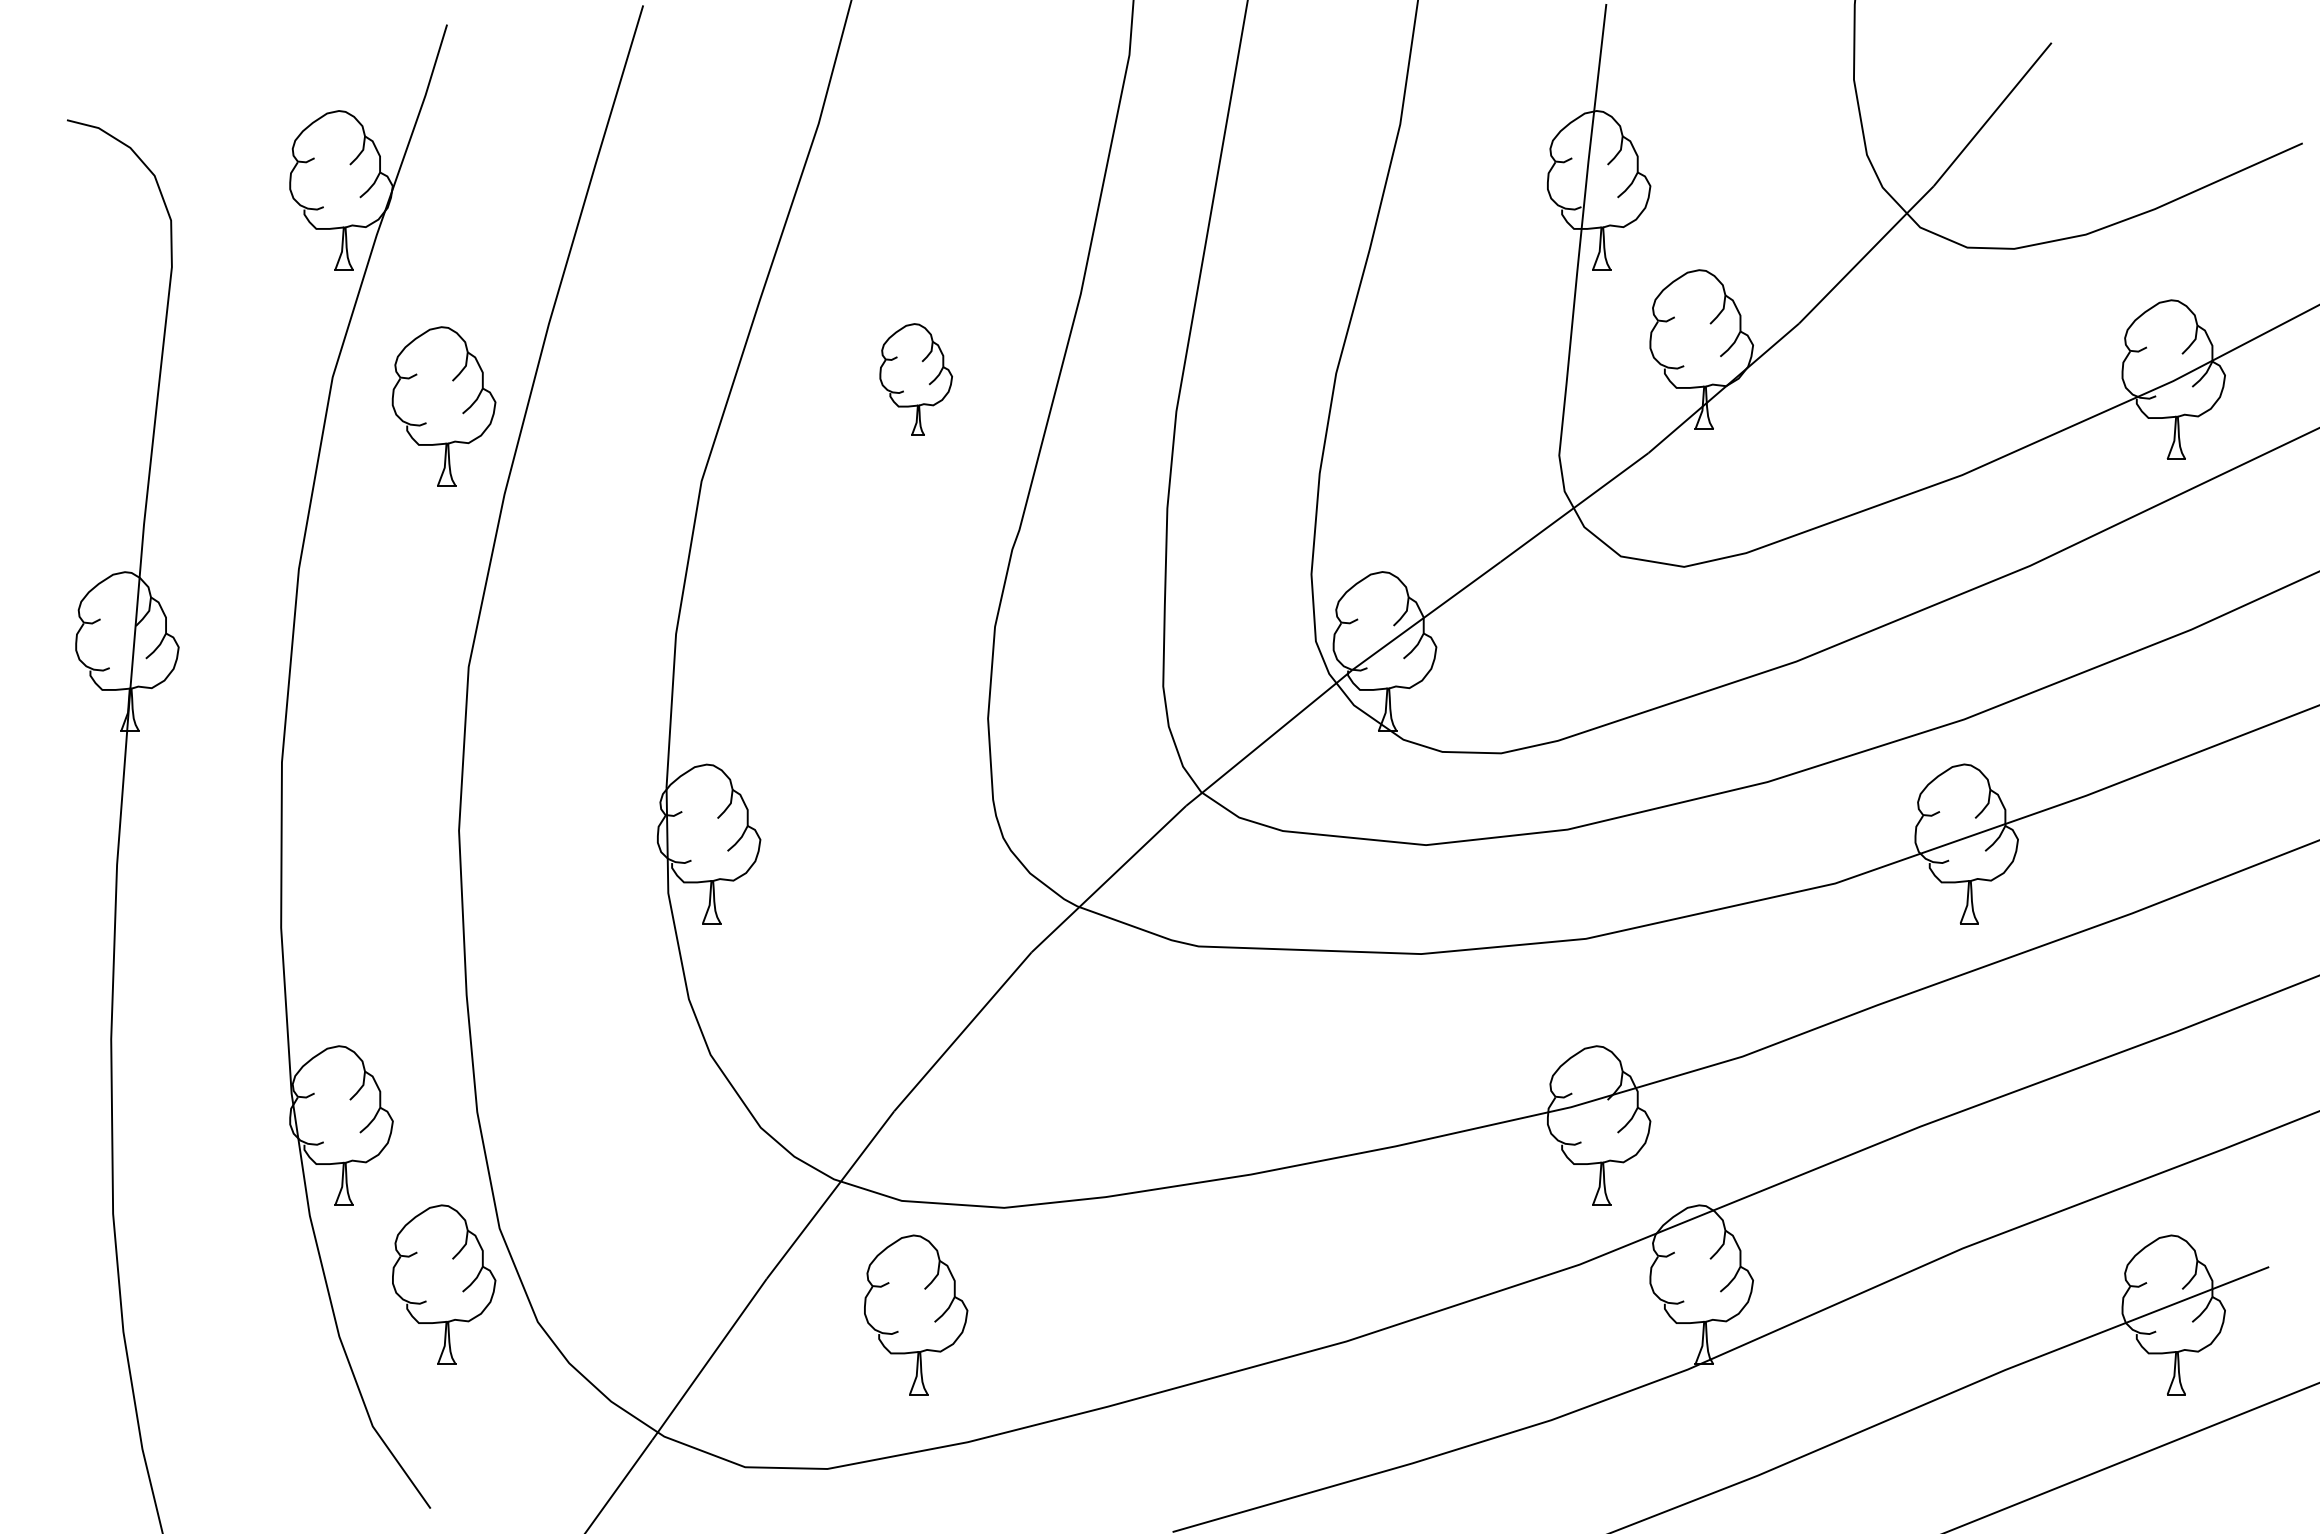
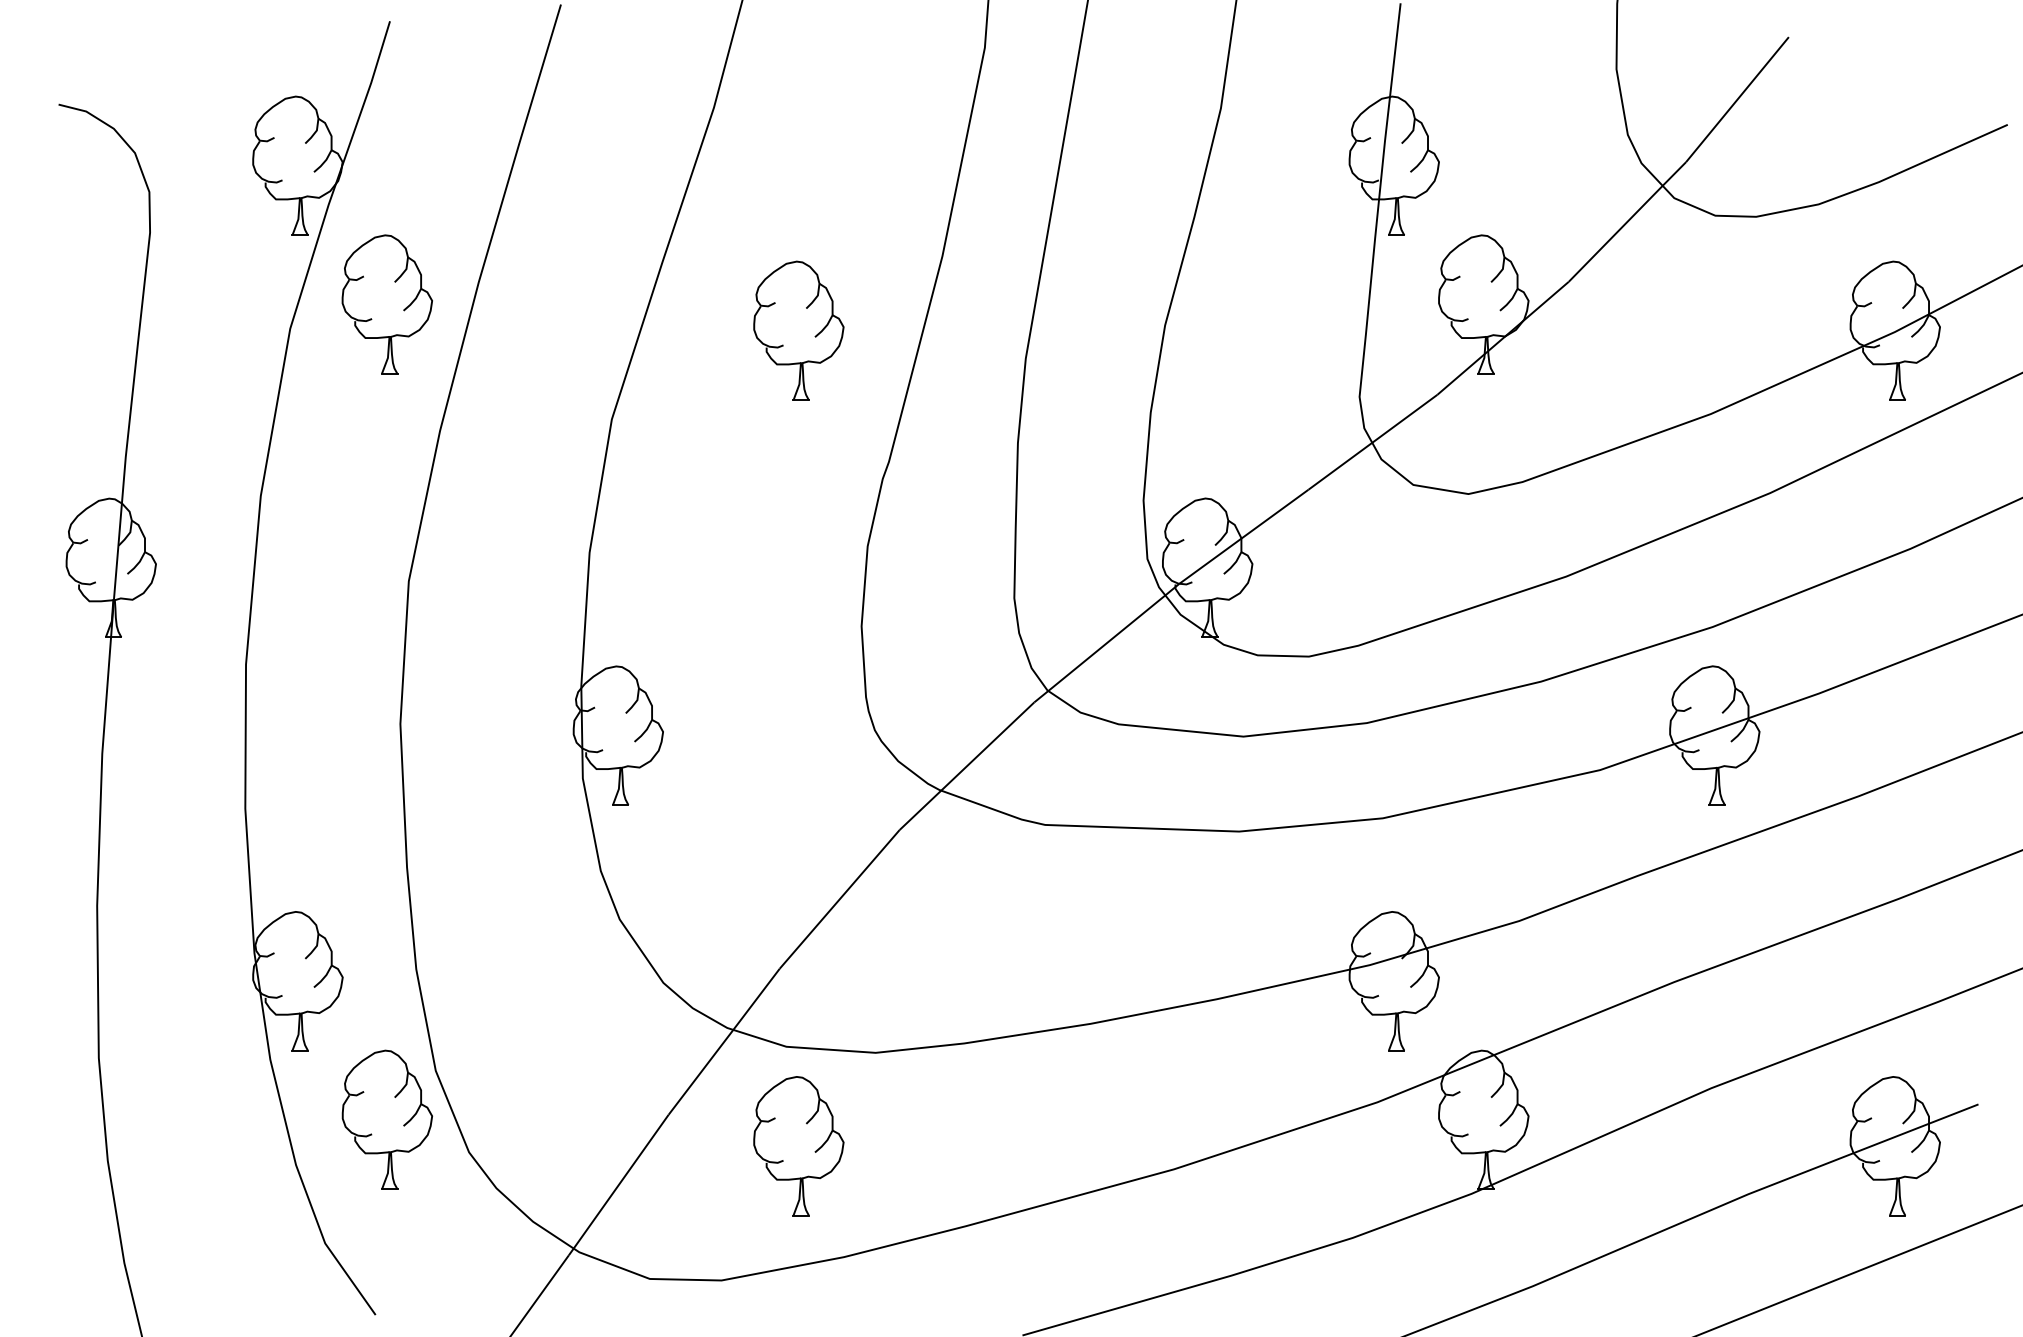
part: (916, 379) -> (799, 330), size x1.43
part: (443, 406) -> (386, 304), moved

